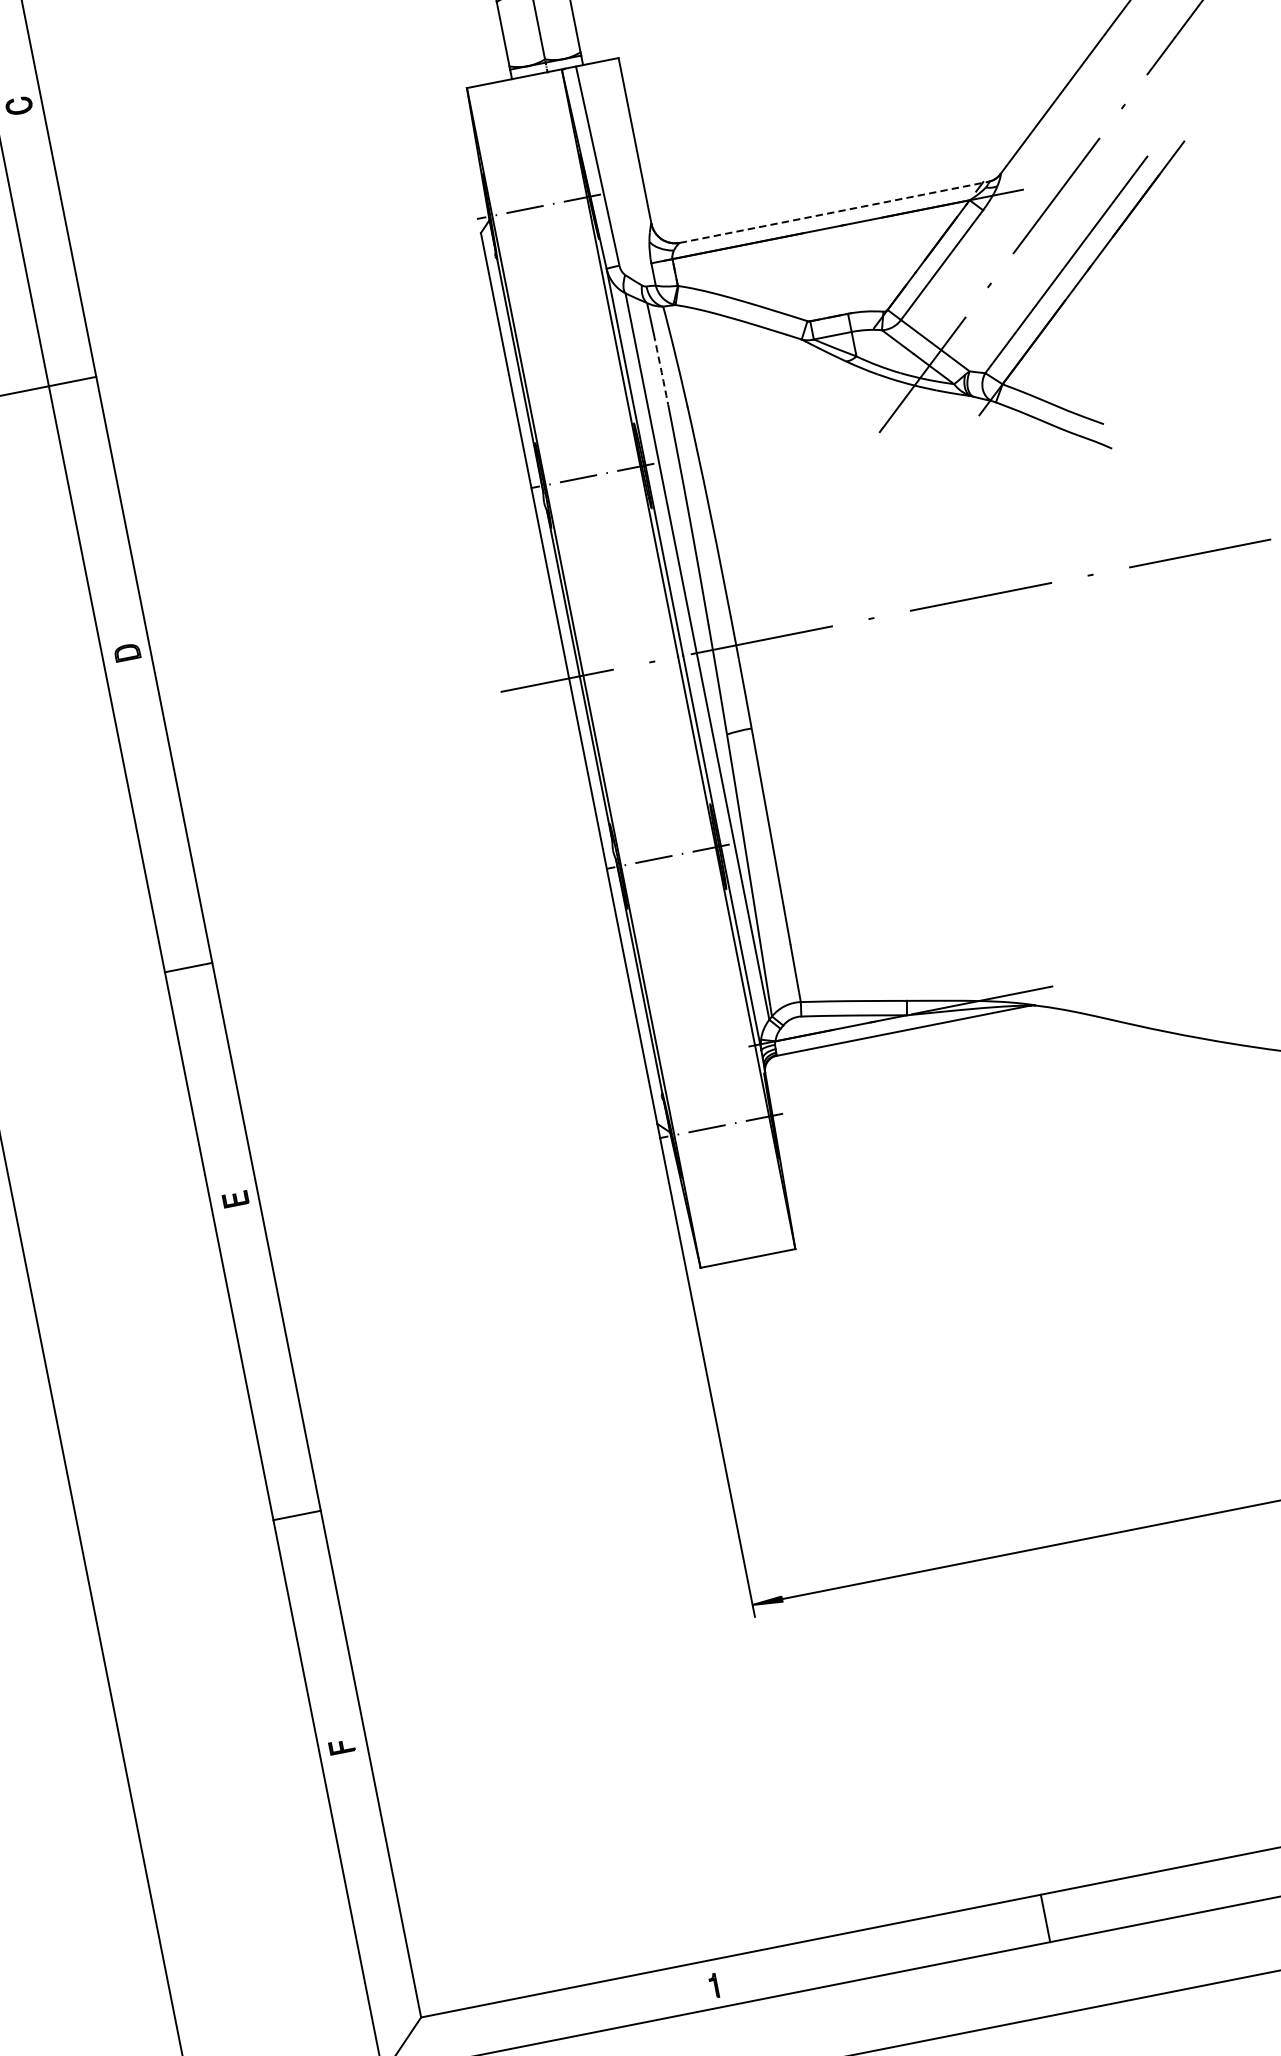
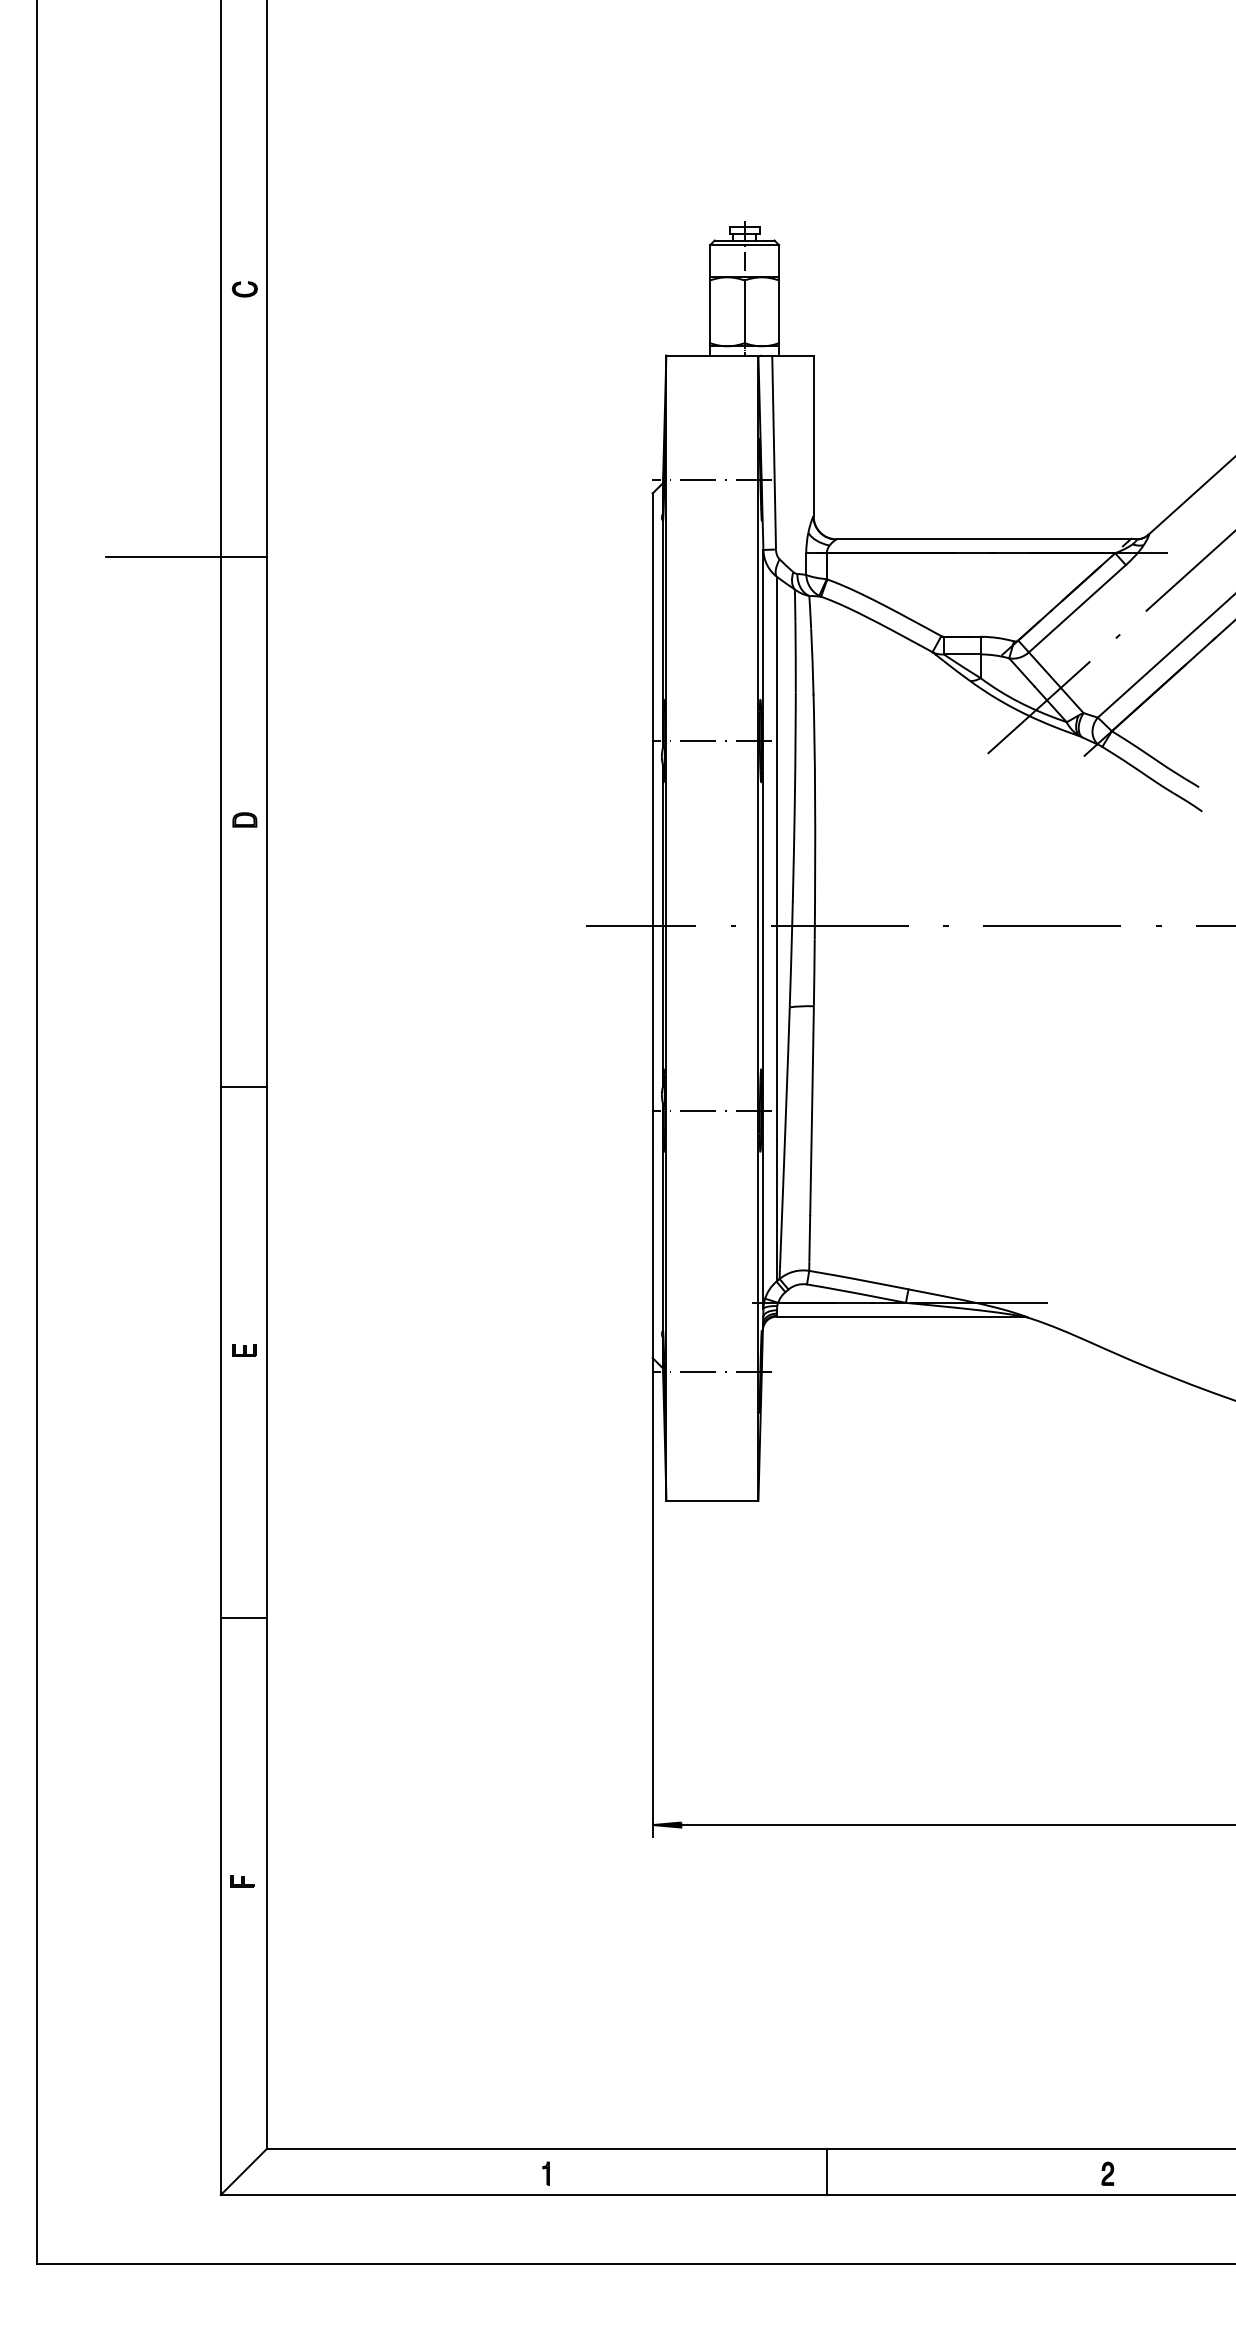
line: (834, 212) -> (986, 539), dashed -> solid
arc: (661, 372) -> (795, 657), dashed -> solid
line: (188, 967) -> (243, 1087), moved
line: (296, 1515) -> (243, 1618), moved
line: (1045, 1917) -> (827, 2171), moved

